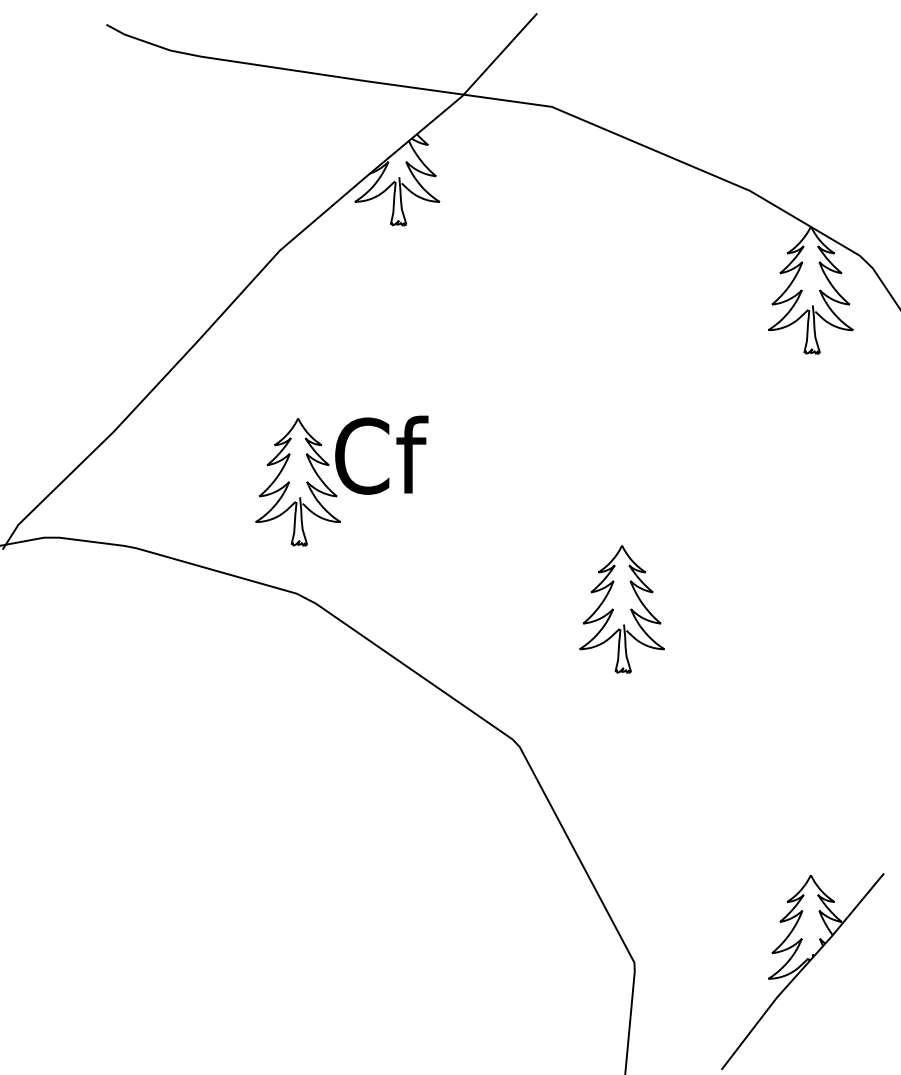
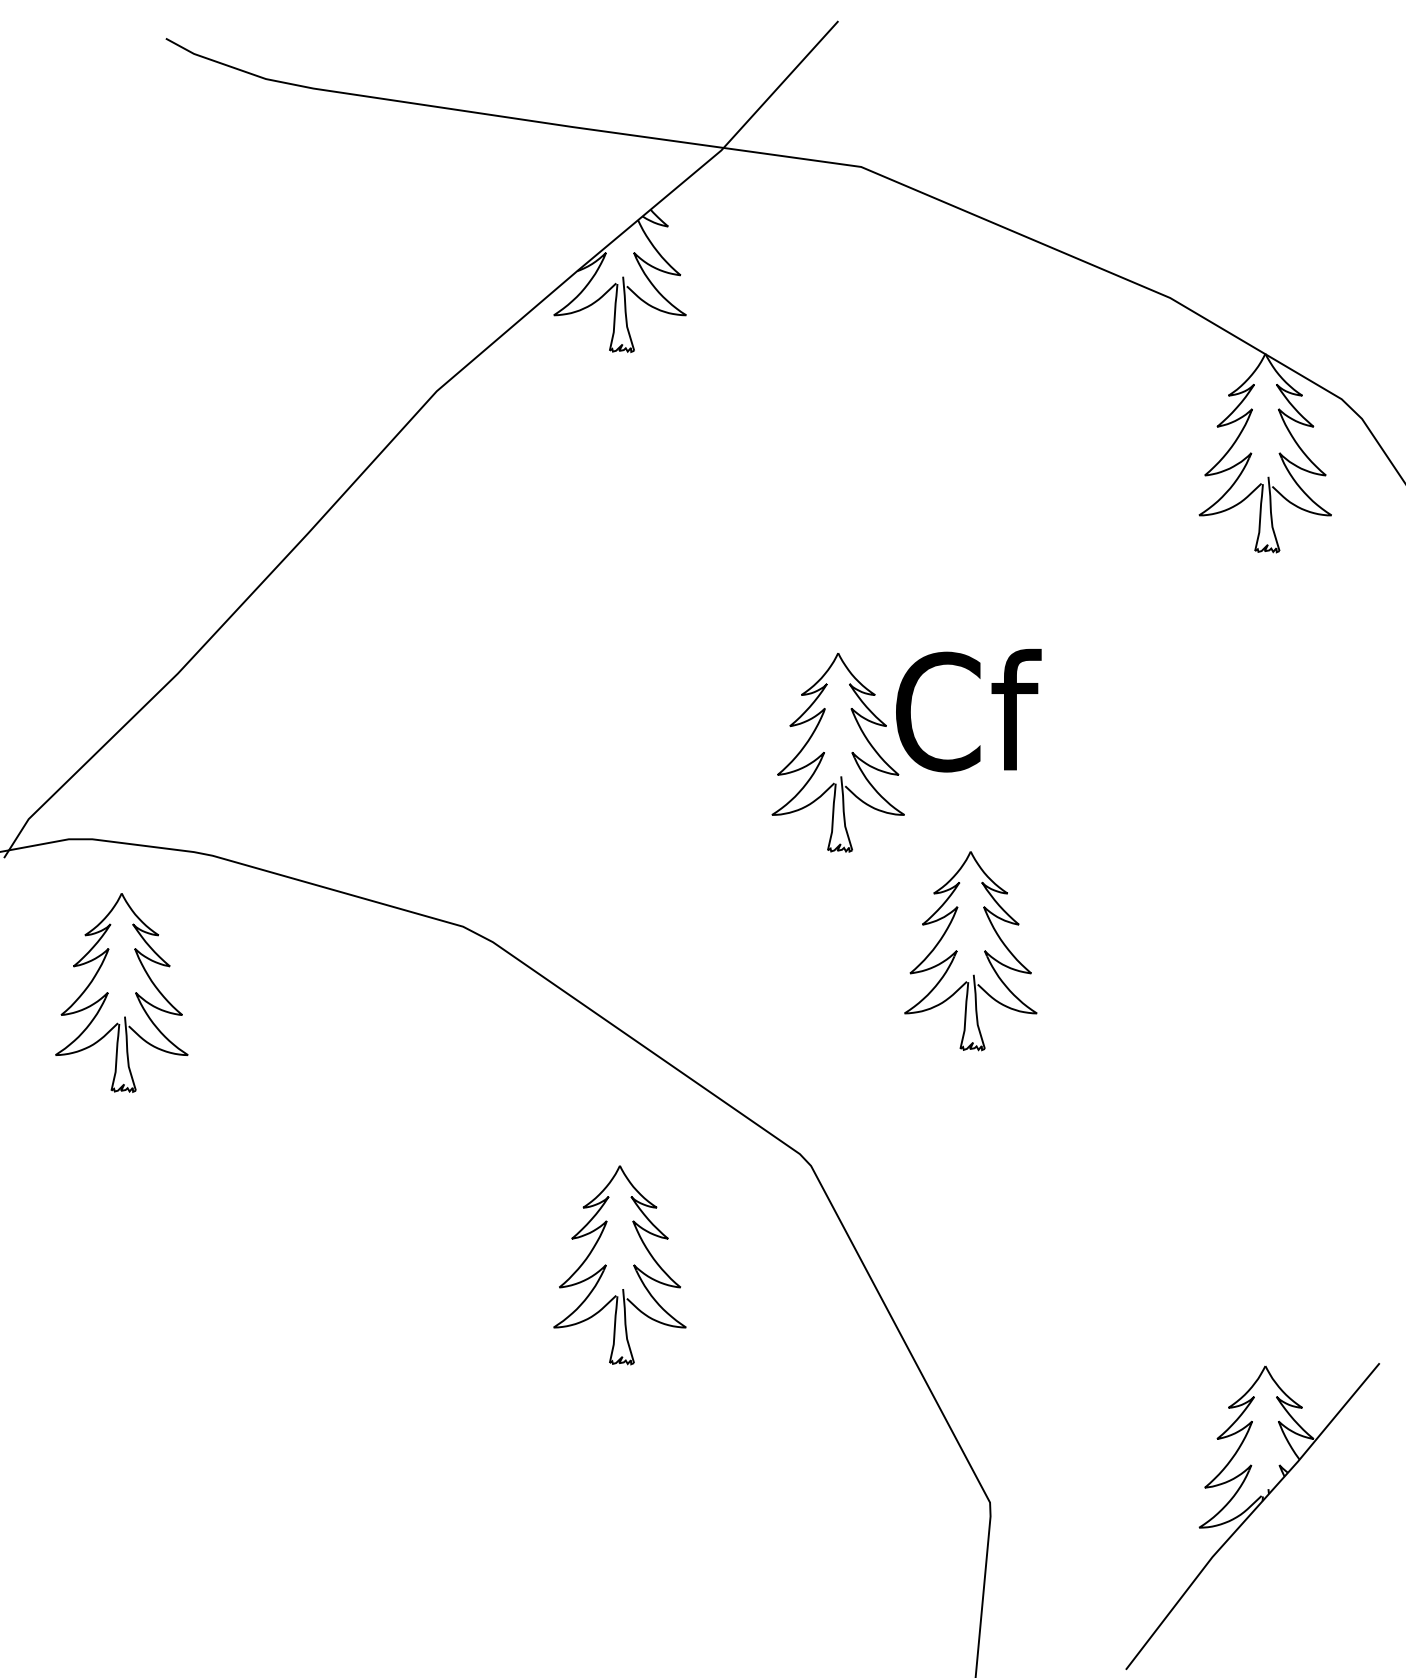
part: (341, 480) -> (905, 750), moved
part: (77, 636) -> (120, 993), added
part: (396, 810) -> (618, 1265), added

